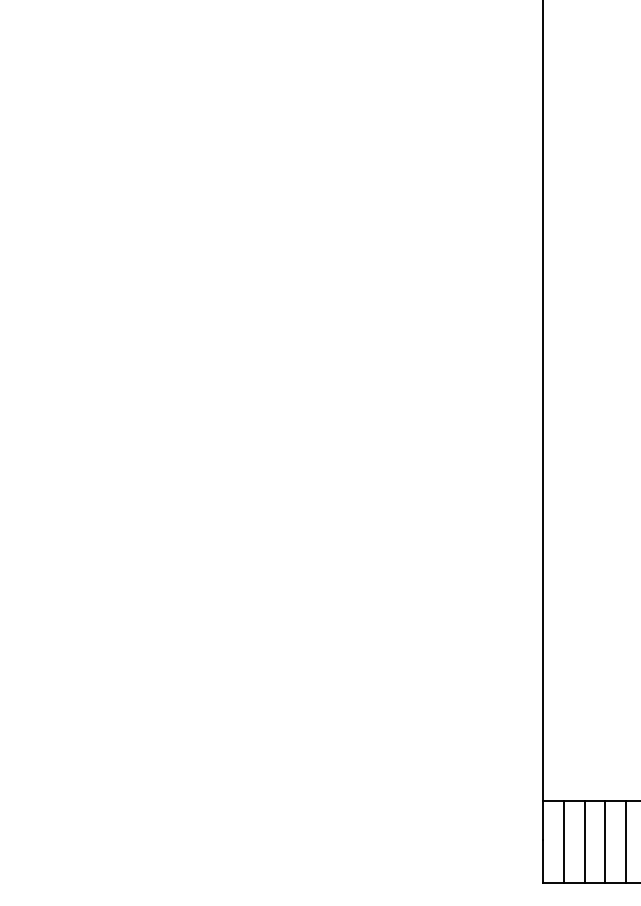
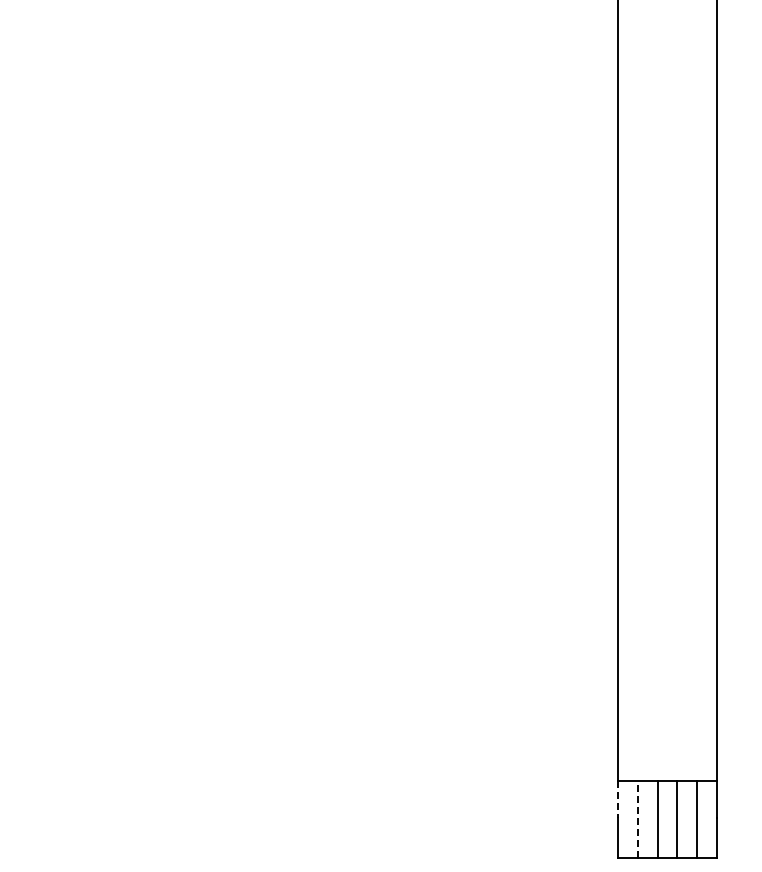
line: (543, 821) -> (618, 800), solid -> dashed
line: (564, 842) -> (638, 819), solid -> dashed

